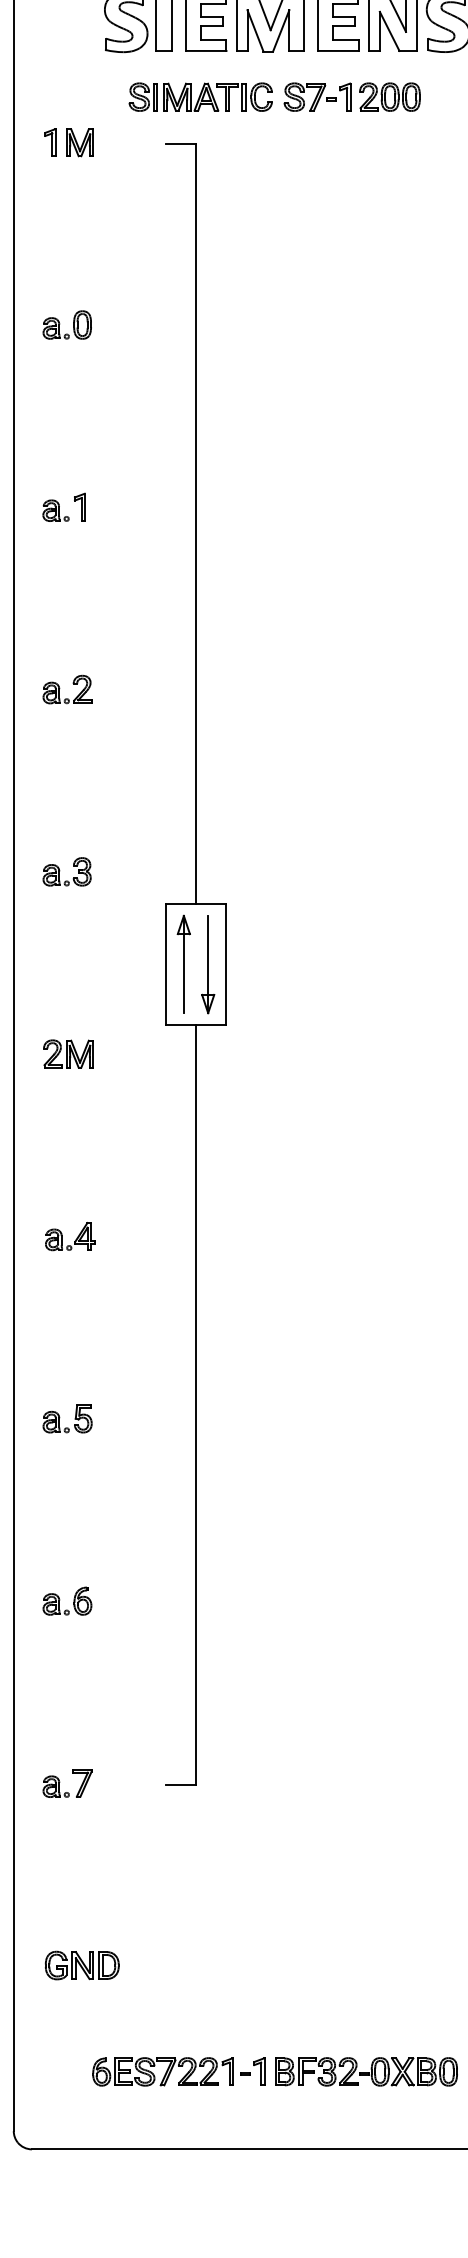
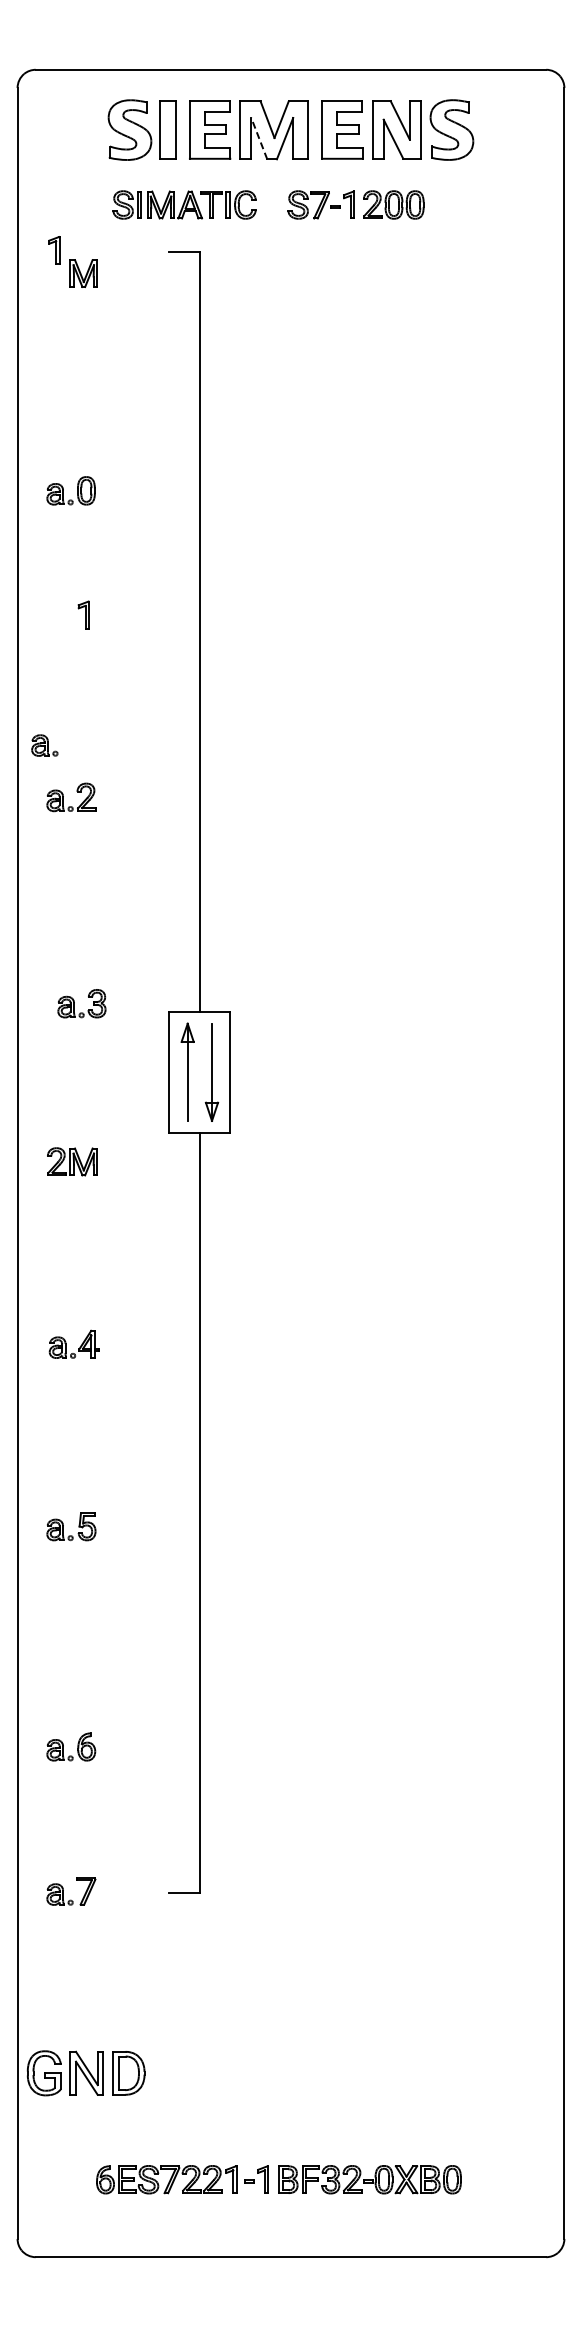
line: (255, 30) -> (259, 138), solid -> dashed
part: (200, 96) -> (184, 204), moved
part: (79, 142) -> (83, 273), moved
part: (59, 324) -> (63, 490), moved
part: (55, 510) -> (44, 745), moved
part: (59, 871) -> (74, 1003), moved
part: (67, 1600) -> (71, 1746), moved
part: (81, 1965) -> (85, 2073), size x1.6

